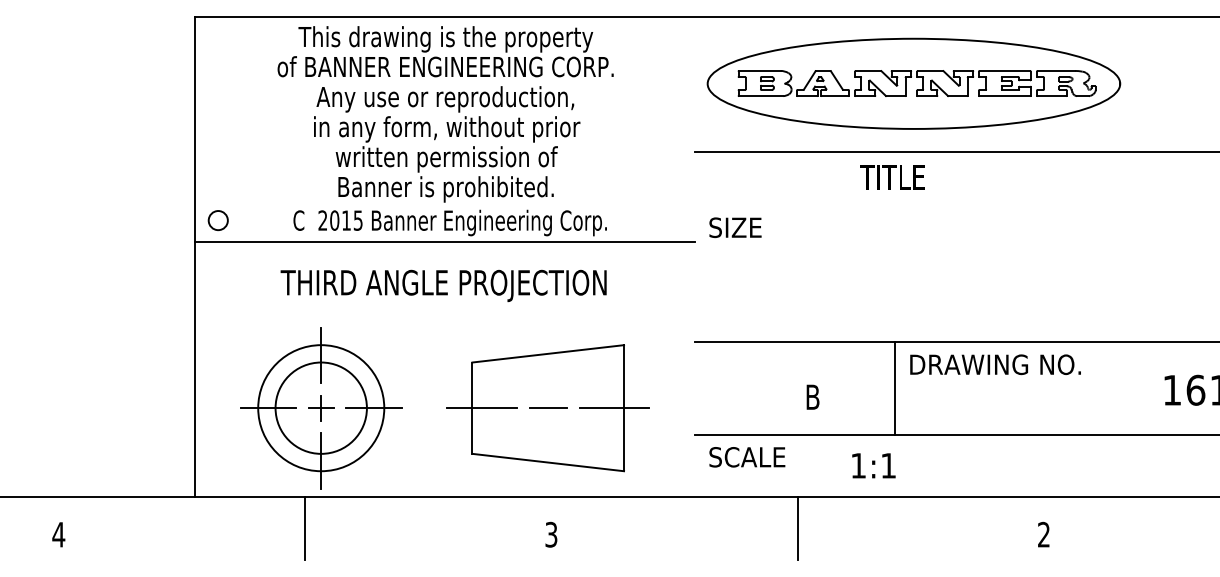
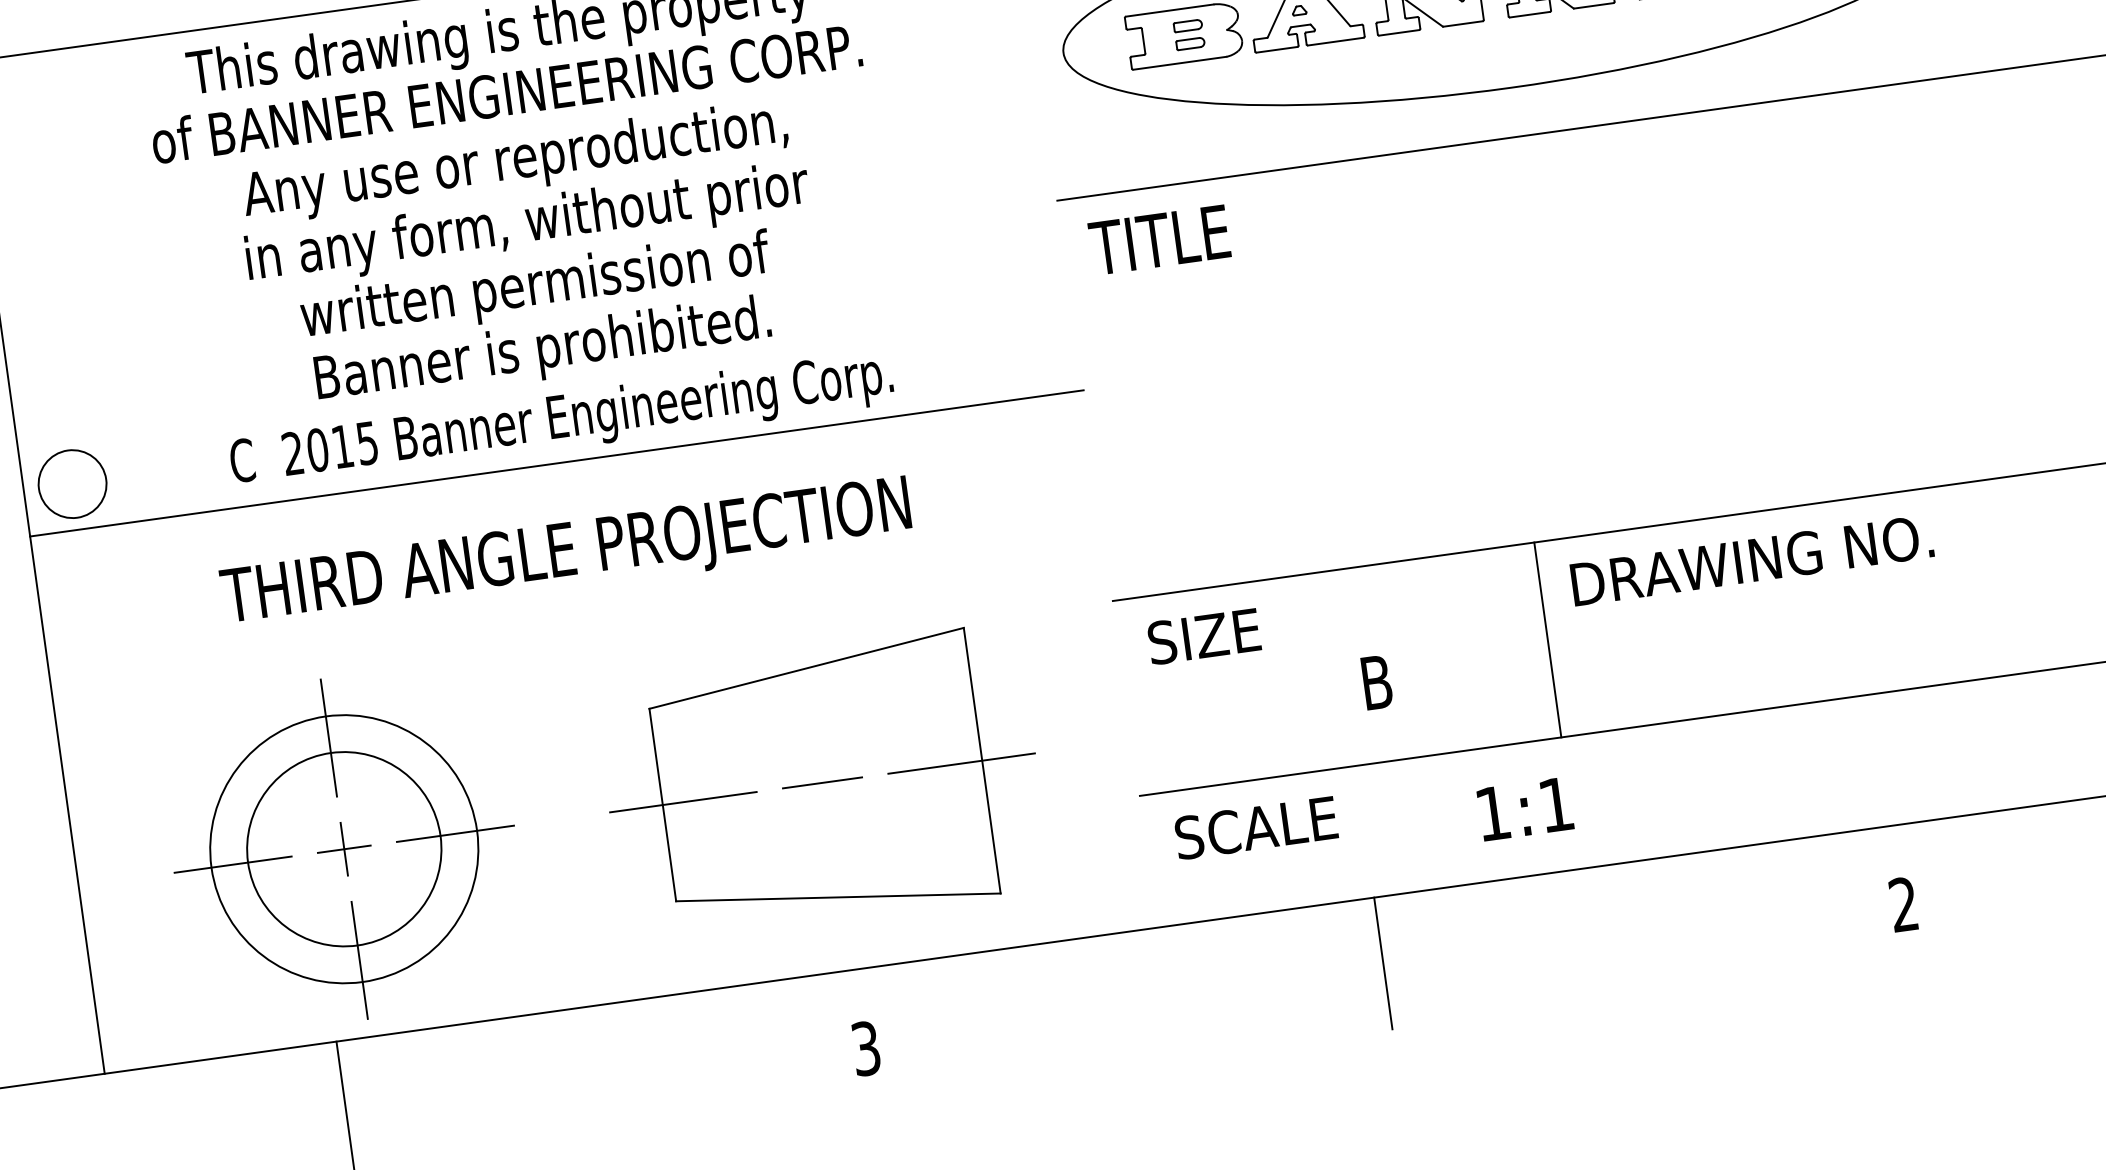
text: (892, 177) -> (1160, 240), moved
circle: (218, 220) -> (72, 483), size x1.67
text: (735, 227) -> (1204, 636), moved

